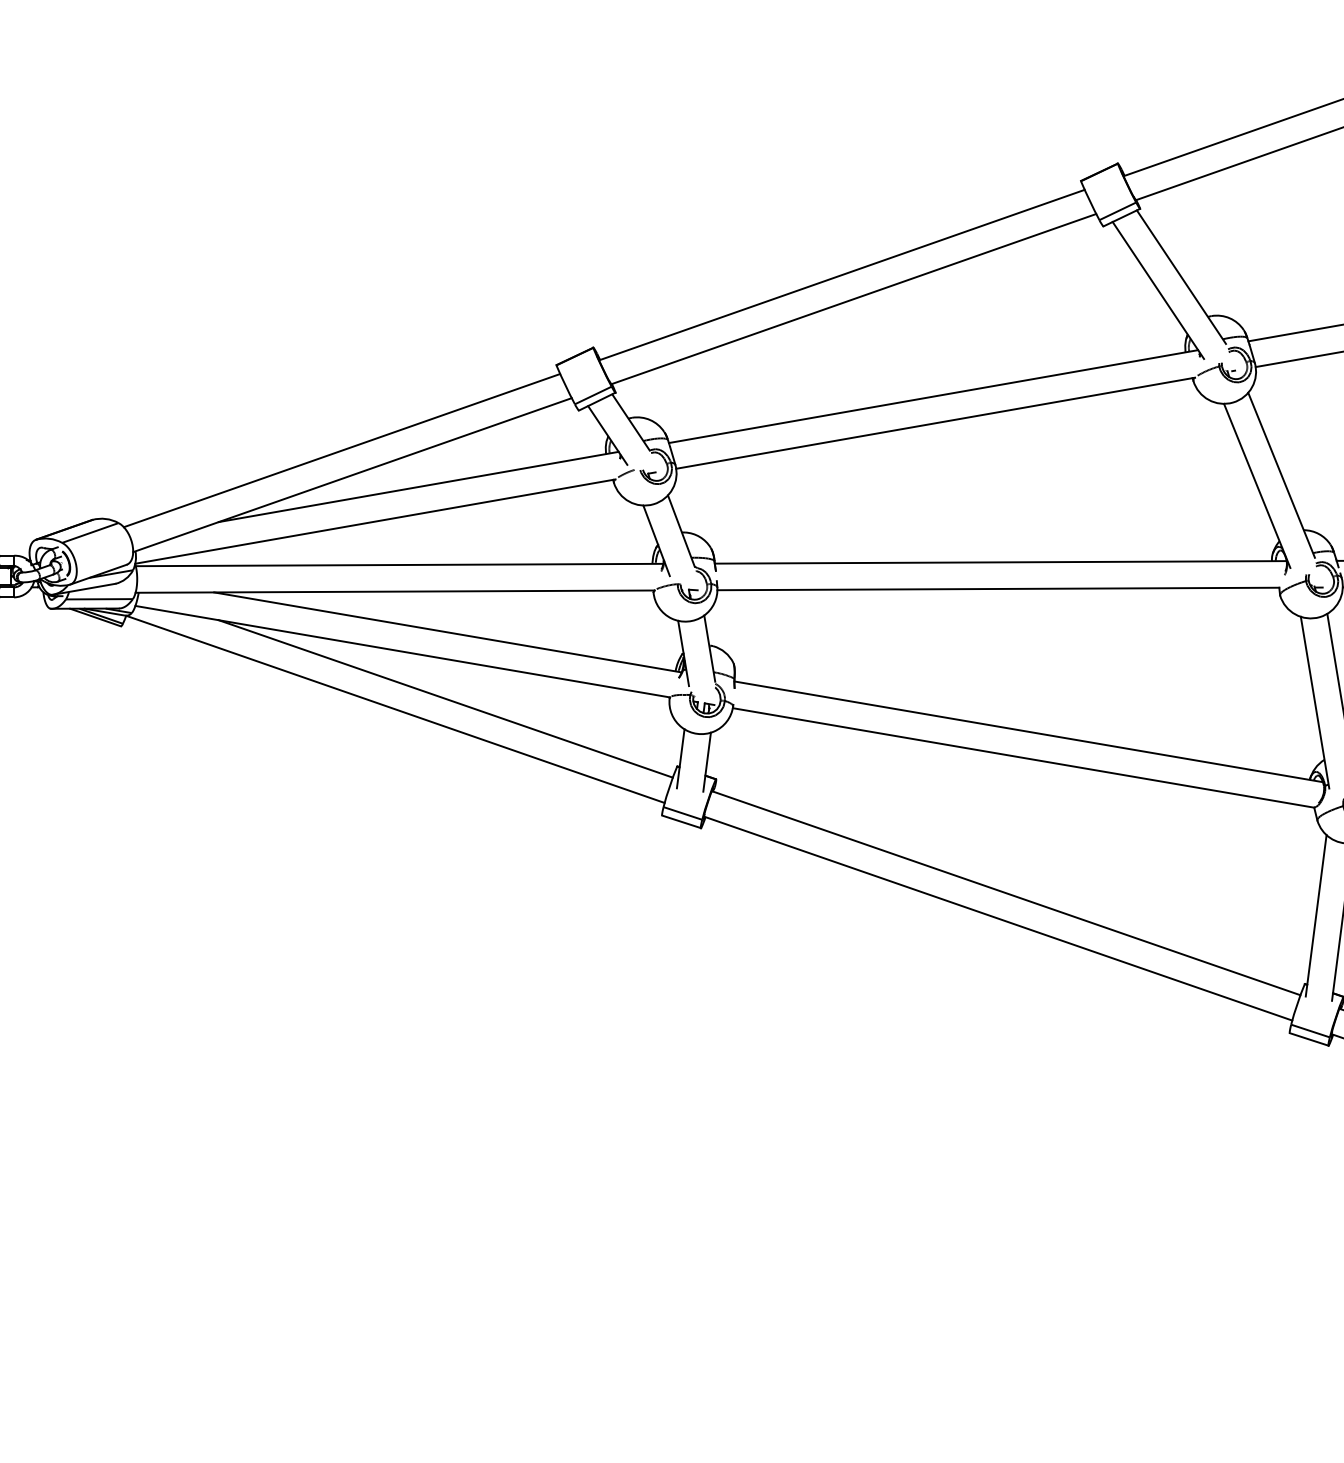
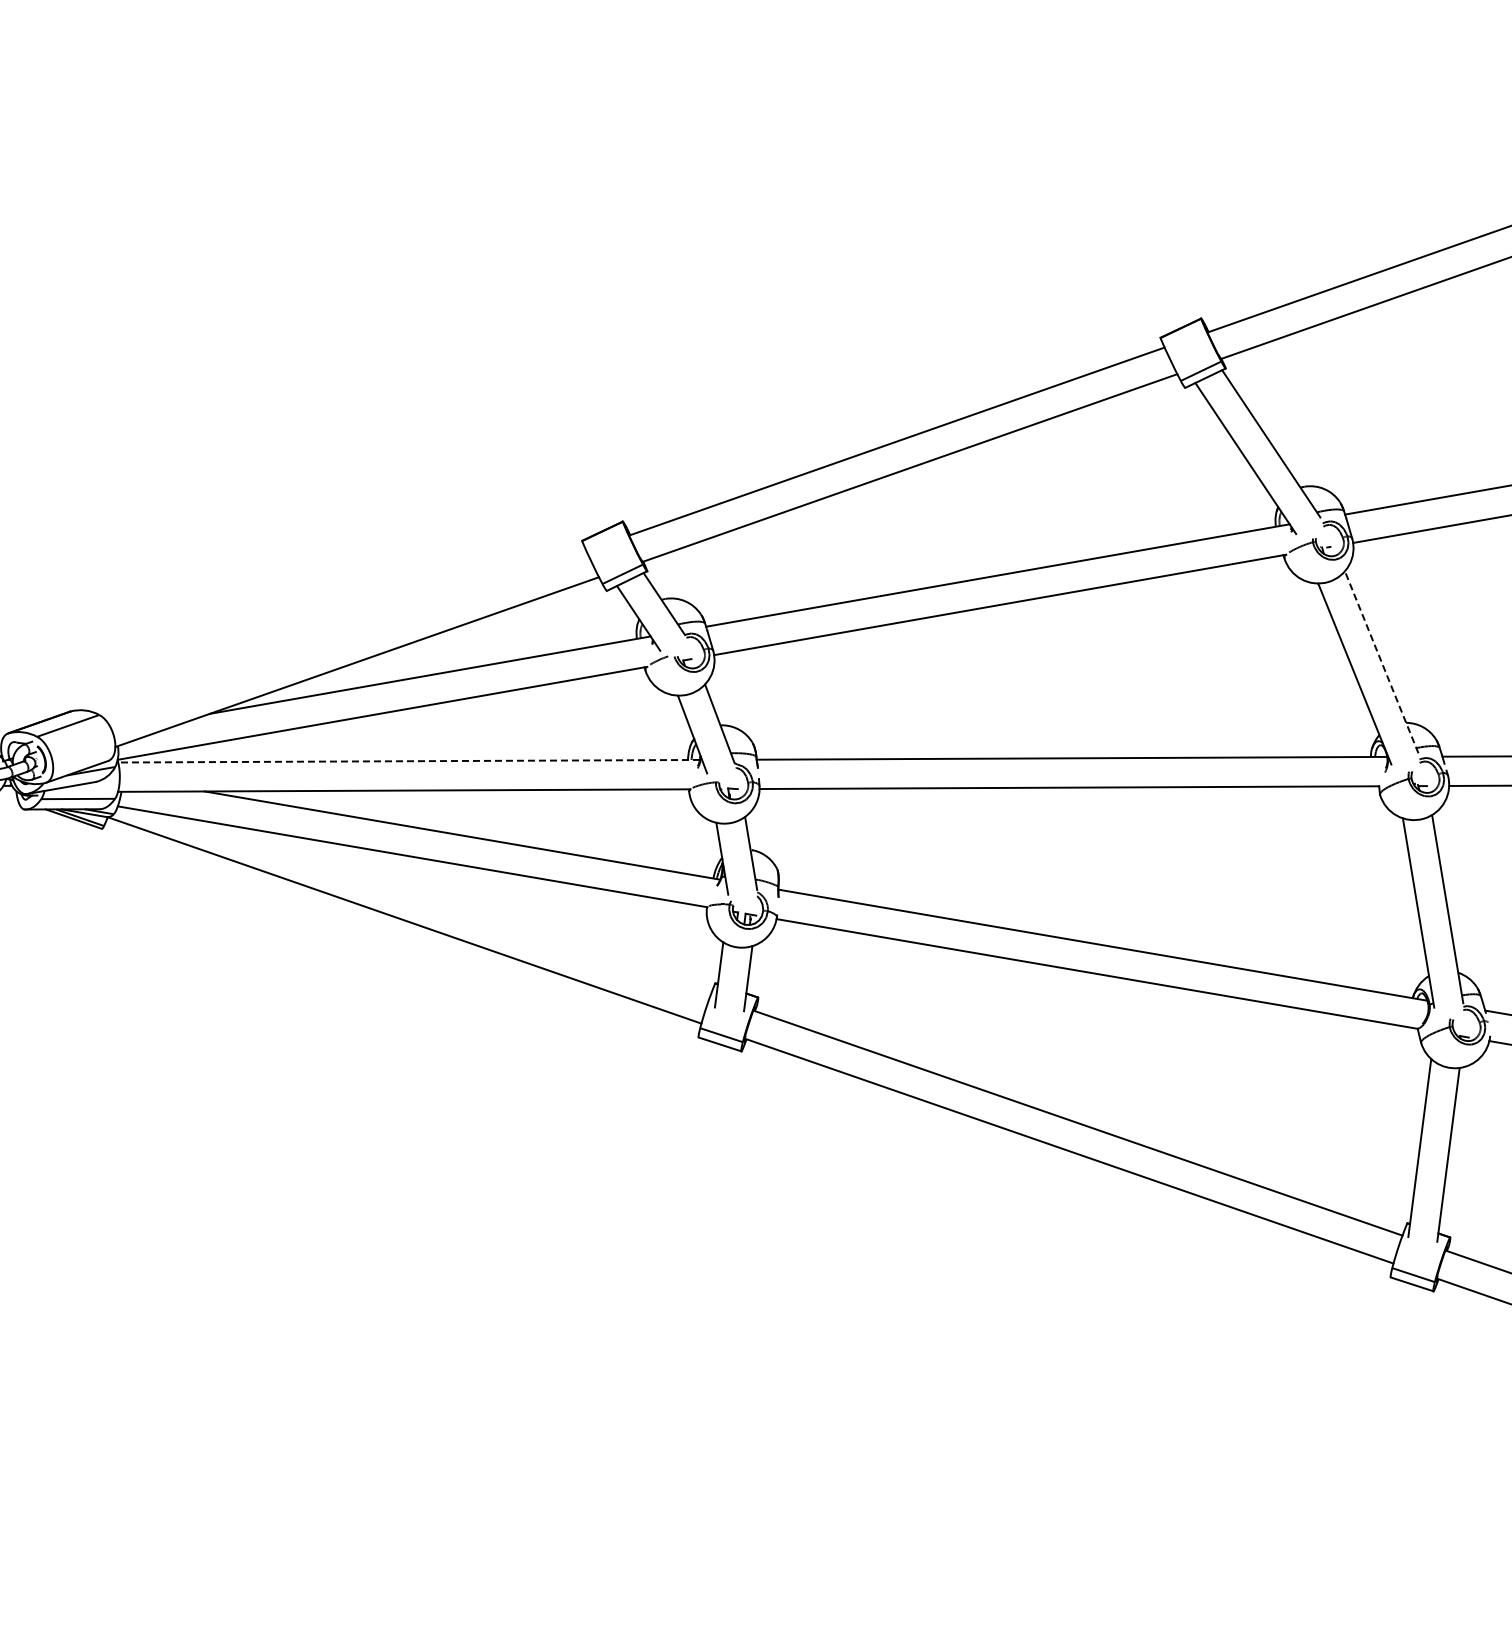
line: (341, 450) -> (345, 634), removed
line: (1281, 474) -> (1381, 661), solid -> dashed
line: (399, 565) -> (409, 761), solid -> dashed
line: (445, 698) -> (459, 908), removed

